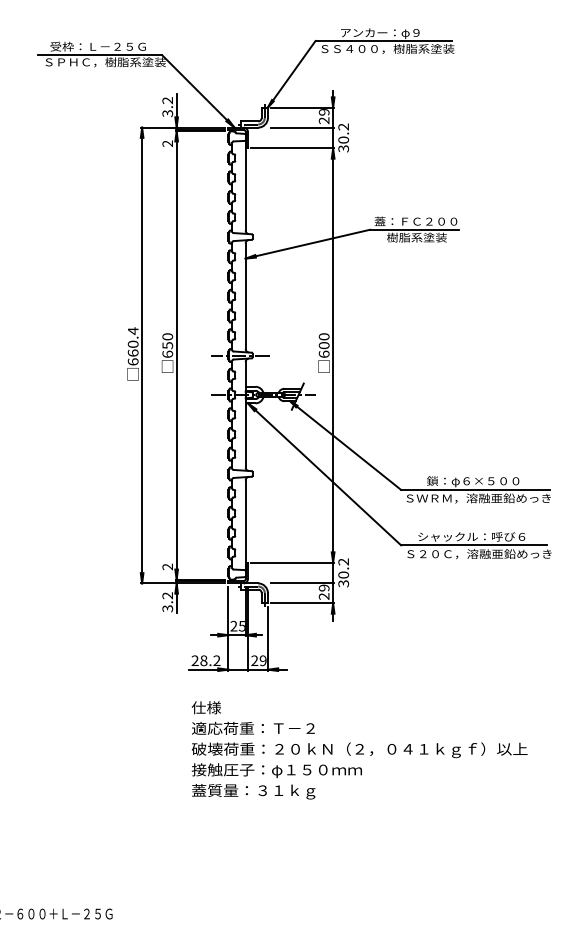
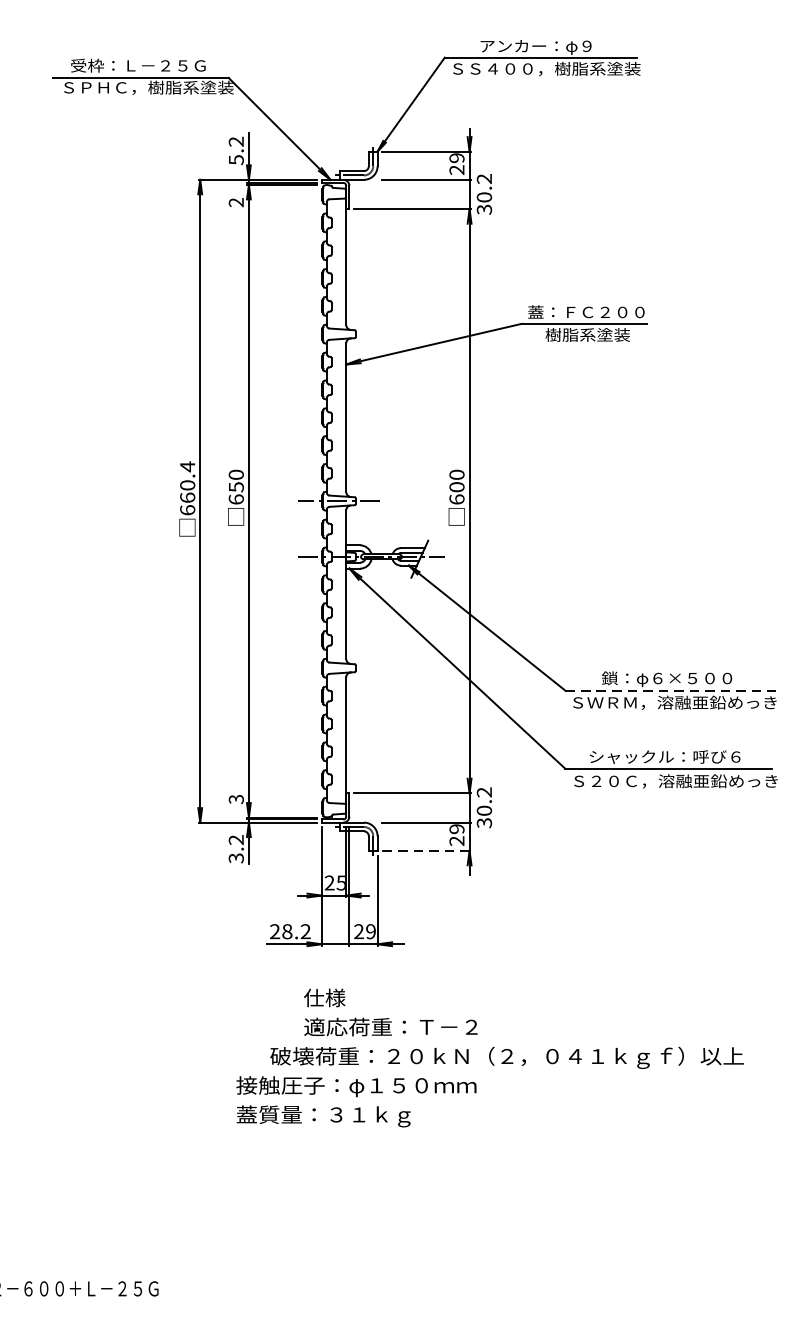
text: (167, 113) -> (236, 159), 3.2 -> 5.2
line: (475, 489) -> (670, 690), solid -> dashed
text: (168, 566) -> (237, 798), 2 -> 3
line: (303, 603) -> (427, 850), solid -> dashed
text: (252, 717) -> (389, 1011), moved
text: (276, 781) -> (355, 1101), moved

